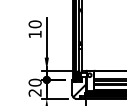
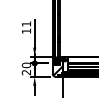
text: (35, 23) -> (26, 23), 10 -> 11

